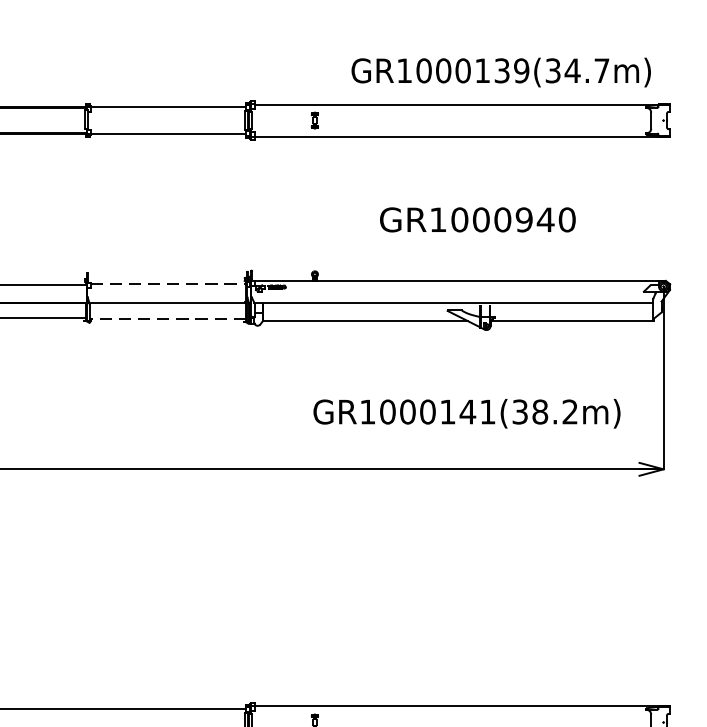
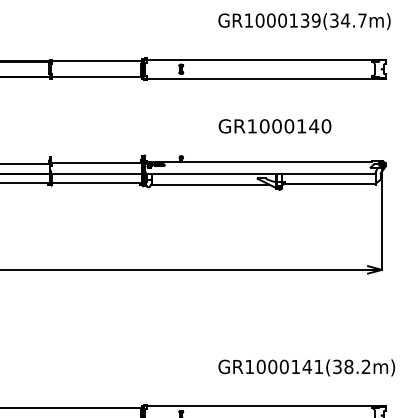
text: (501, 72) -> (304, 21), moved
text: (523, 220) -> (301, 126), GR1000940 -> GR1000140
line: (169, 282) -> (97, 162), dashed -> solid
line: (167, 319) -> (96, 183), dashed -> solid
text: (466, 413) -> (306, 367), moved

